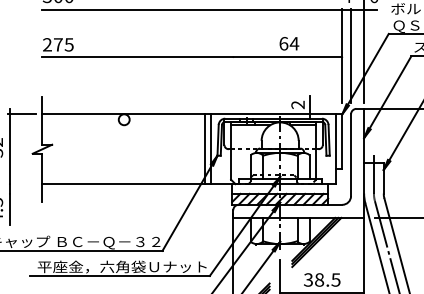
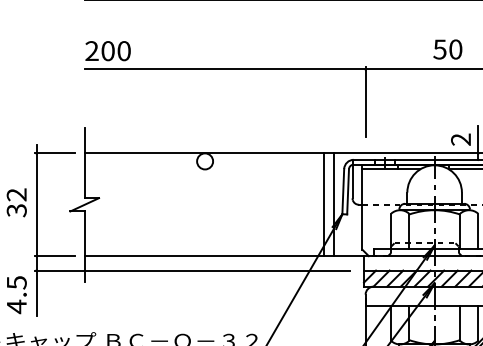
text: (289, 43) -> (448, 49), 64 -> 50
text: (63, 44) -> (115, 50), 275 -> 200
line: (233, 79) -> (365, 102), added
line: (21, 184) -> (53, 256), added
line: (115, 193) -> (192, 269), added

